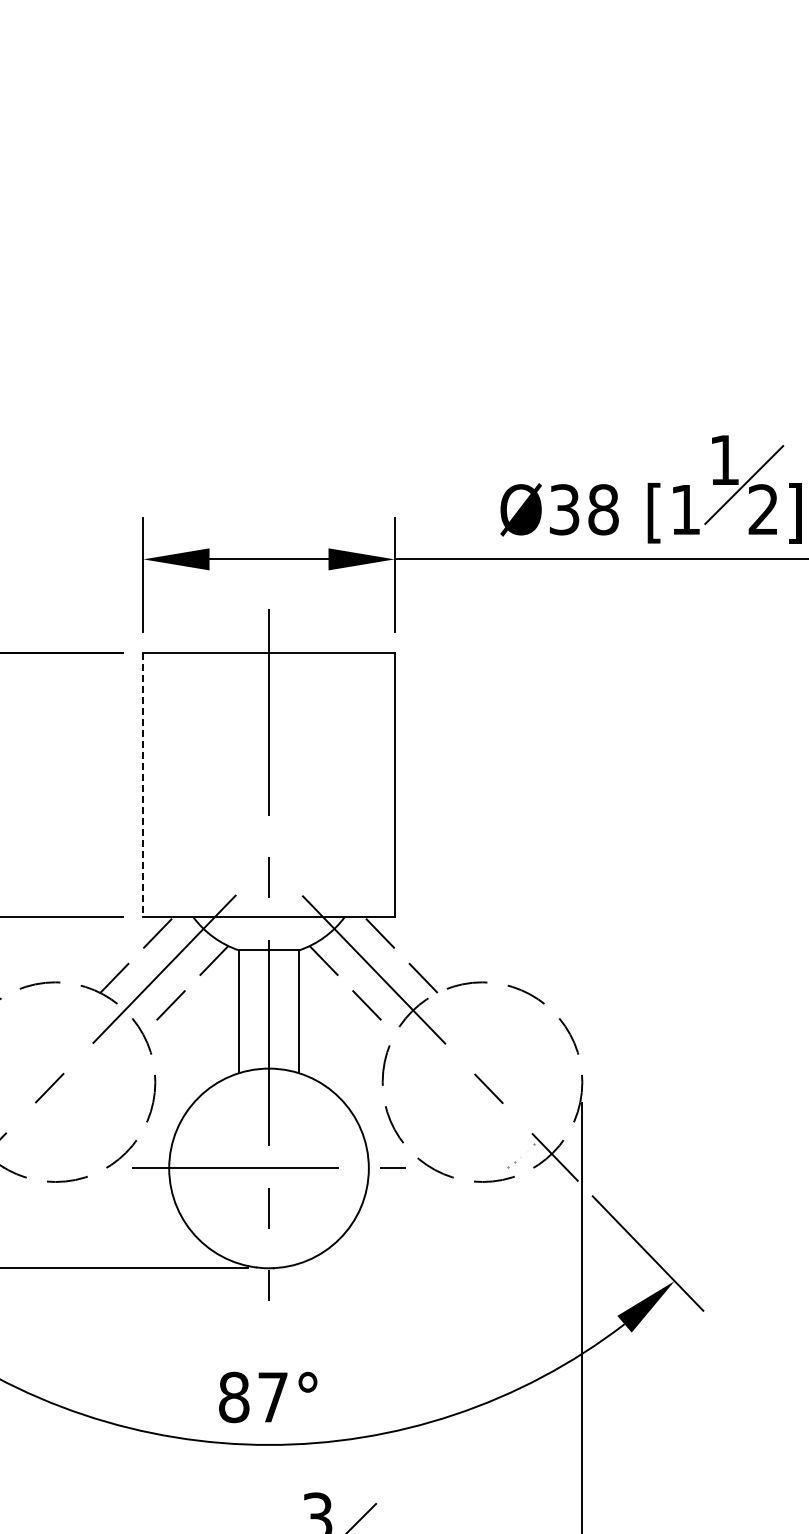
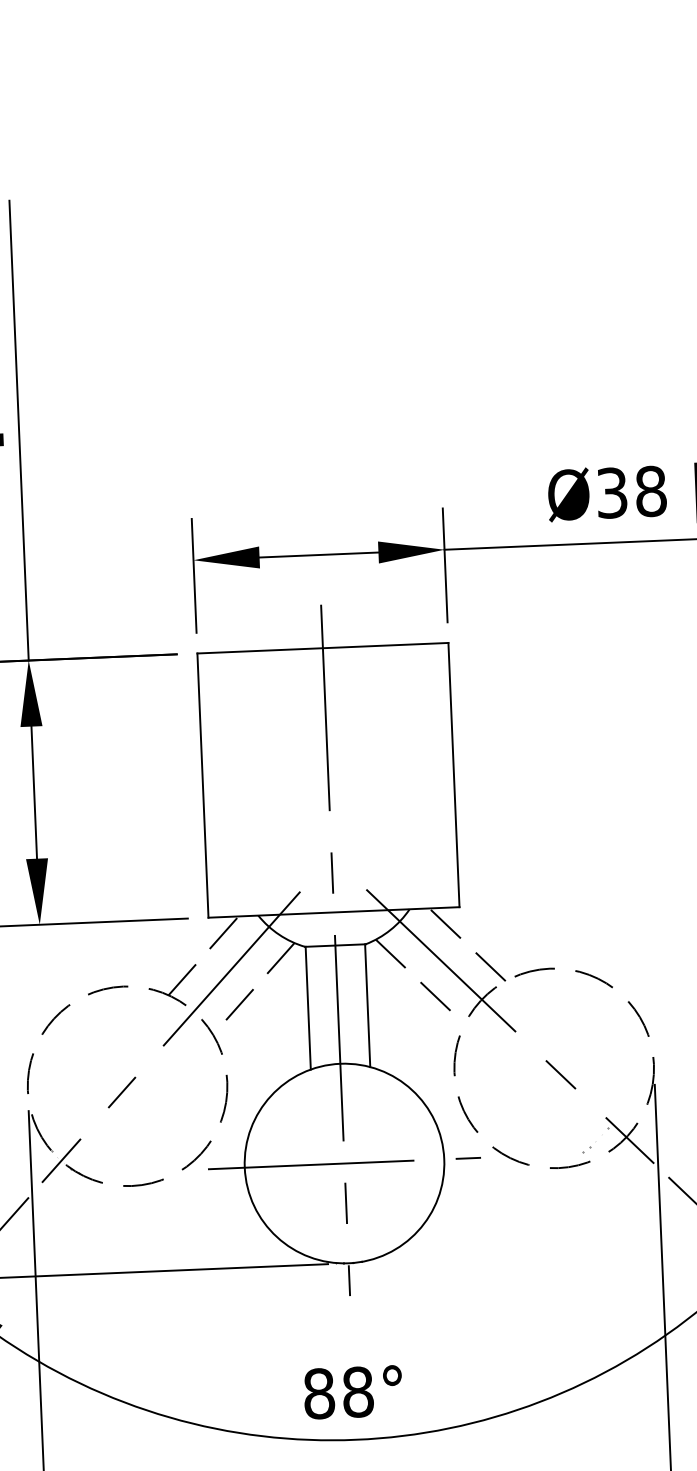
line: (143, 785) -> (203, 786), dashed -> solid
text: (273, 1397) -> (358, 1392), 87° -> 88°

